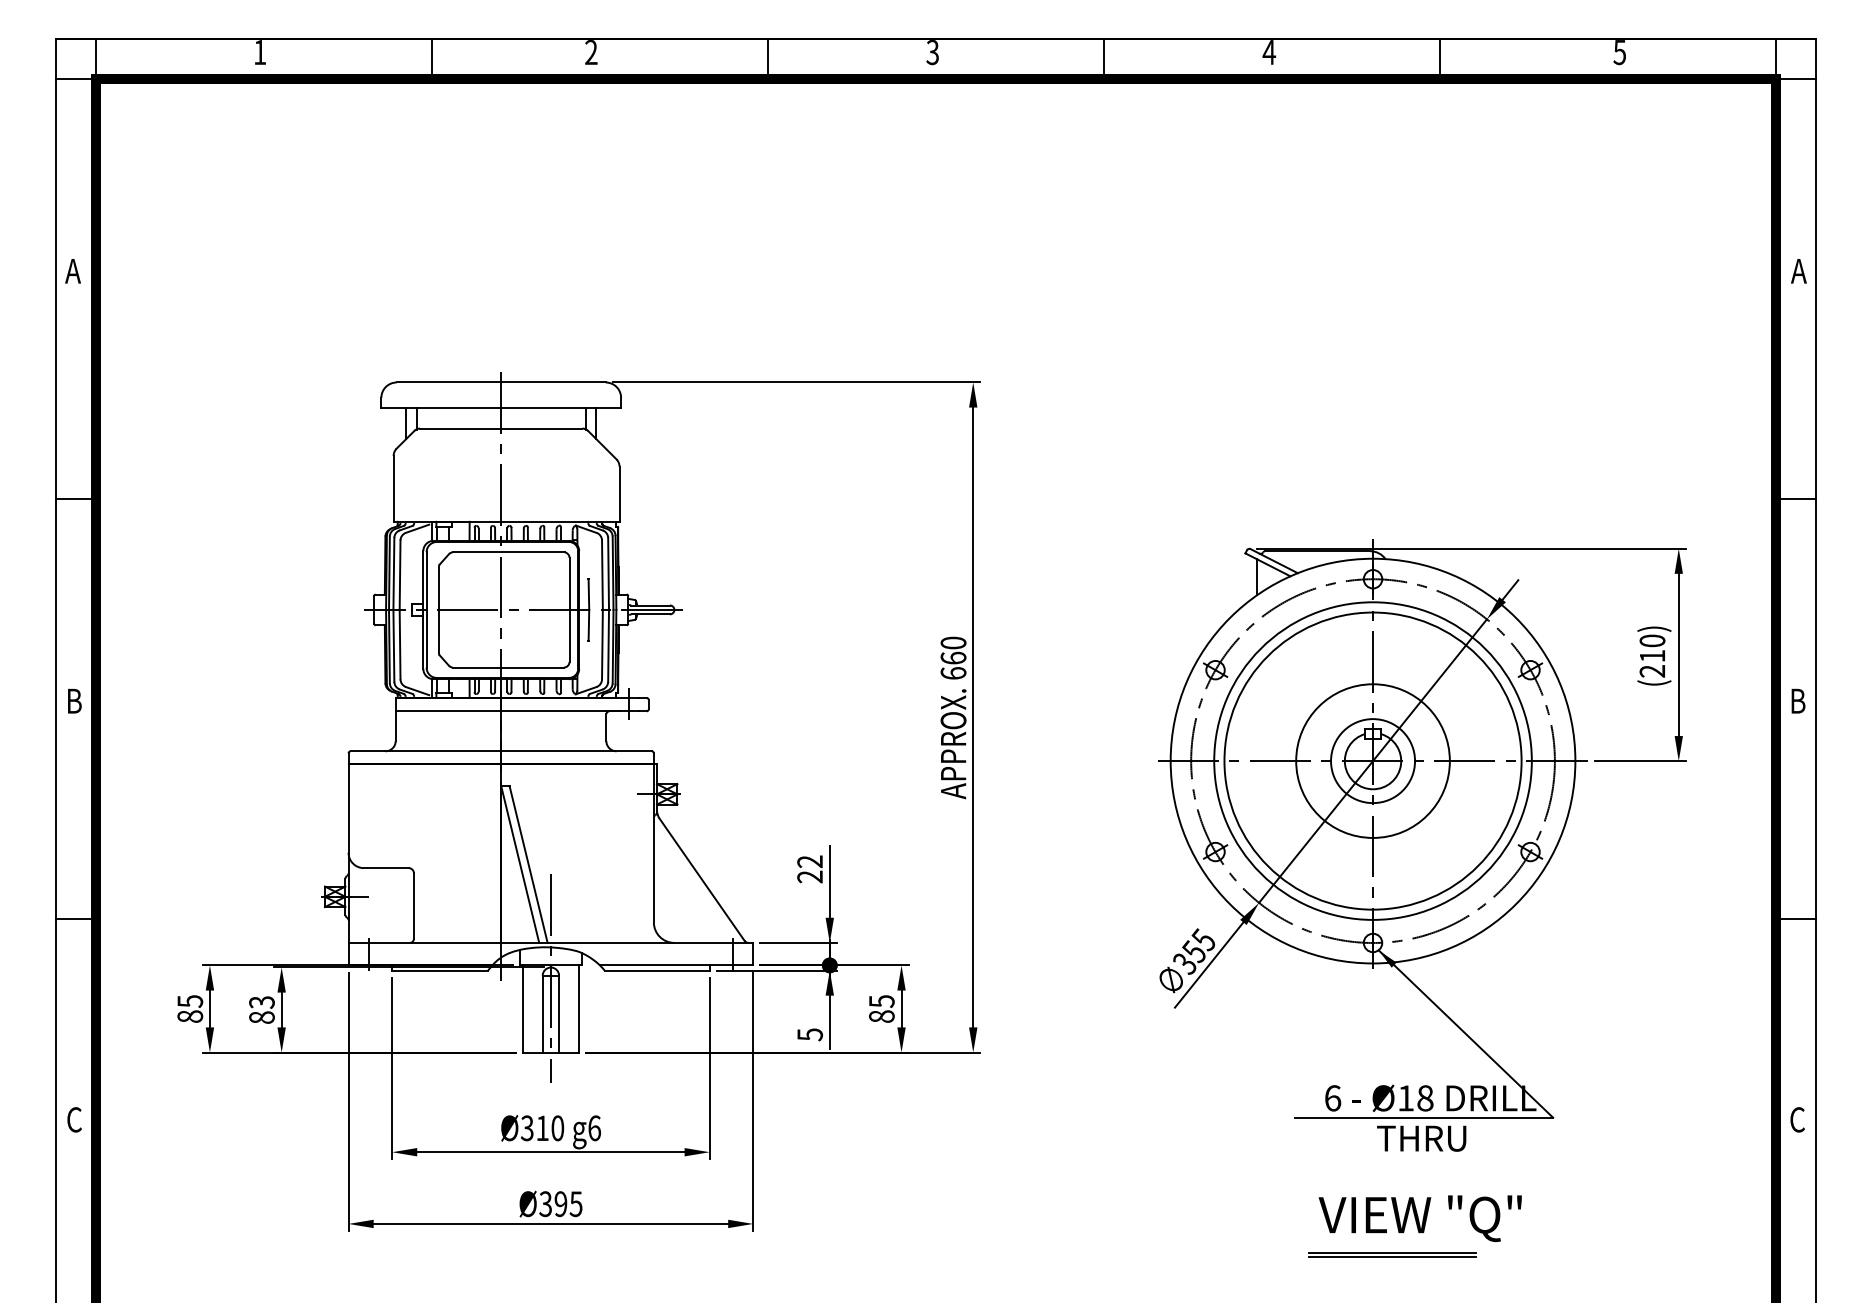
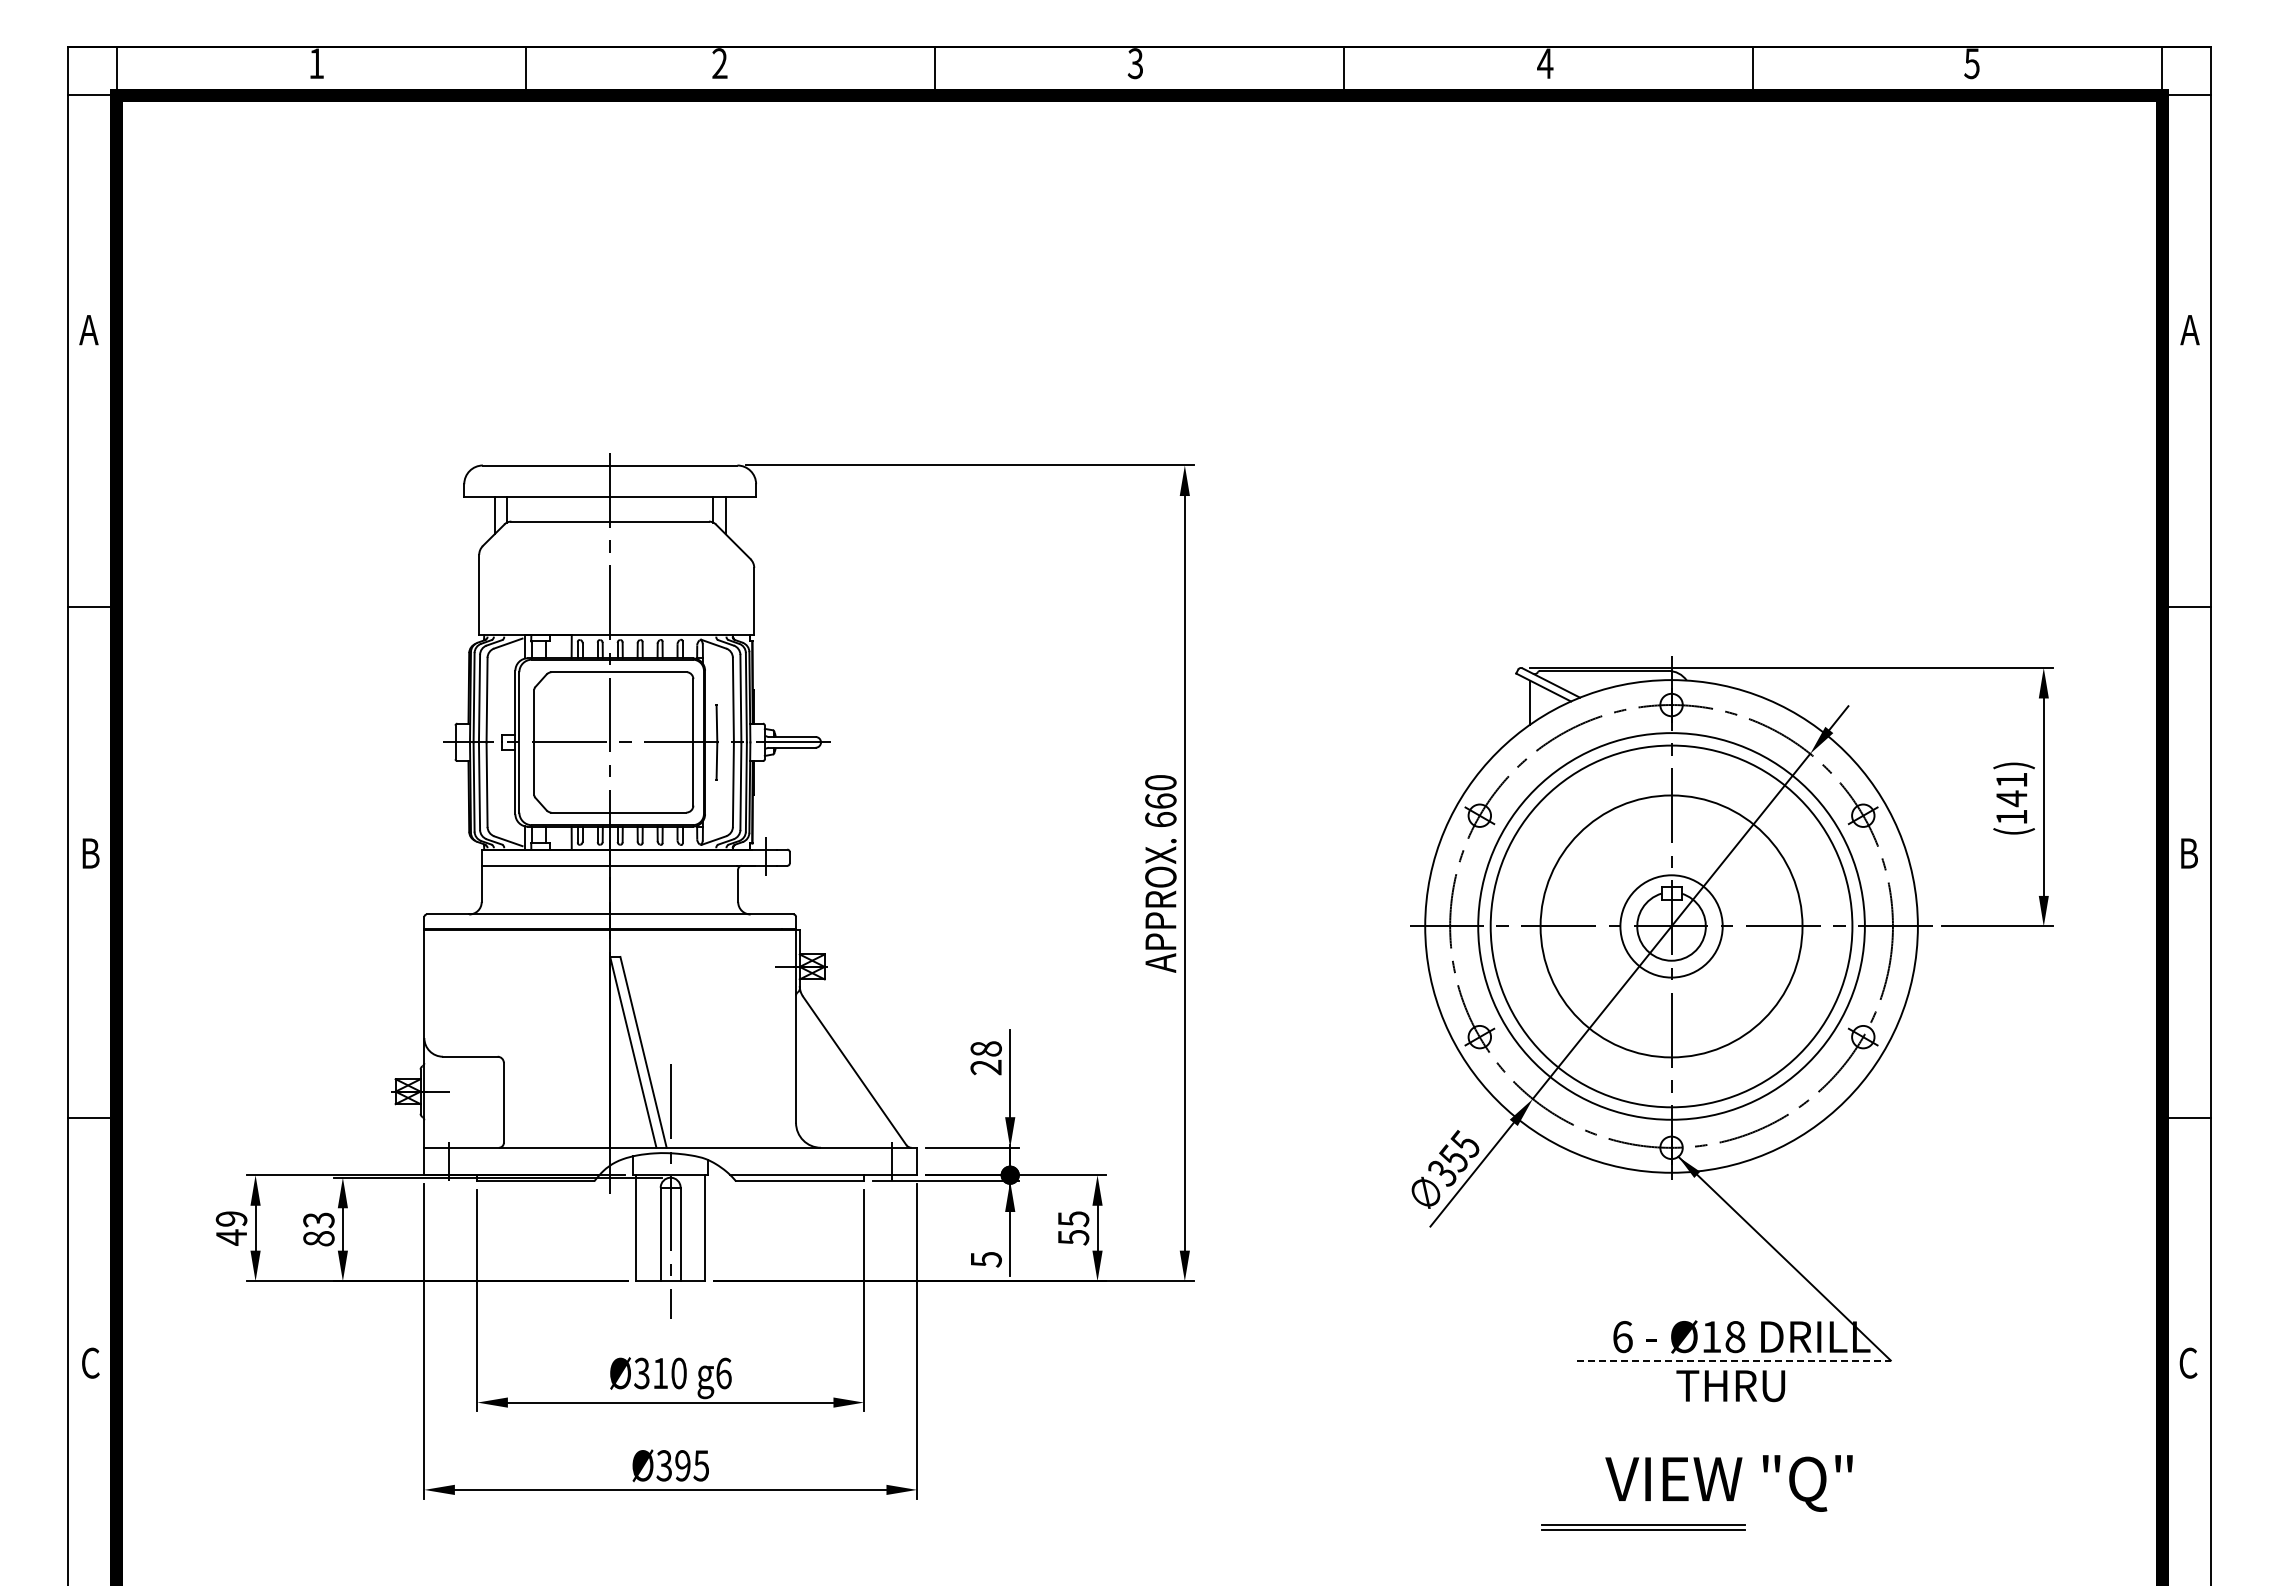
text: (1652, 656) -> (2011, 798), (210) -> (141)
circle: (1372, 760) -> (1671, 925), size x1.4
text: (809, 861) -> (985, 1048), 22 -> 28
text: (190, 1009) -> (231, 1228), 85 -> 49
text: (881, 1016) -> (1073, 1237), 85 -> 55
line: (1423, 1117) -> (1733, 1360), solid -> dashed
part: (1392, 1254) -> (1643, 1527), moved

